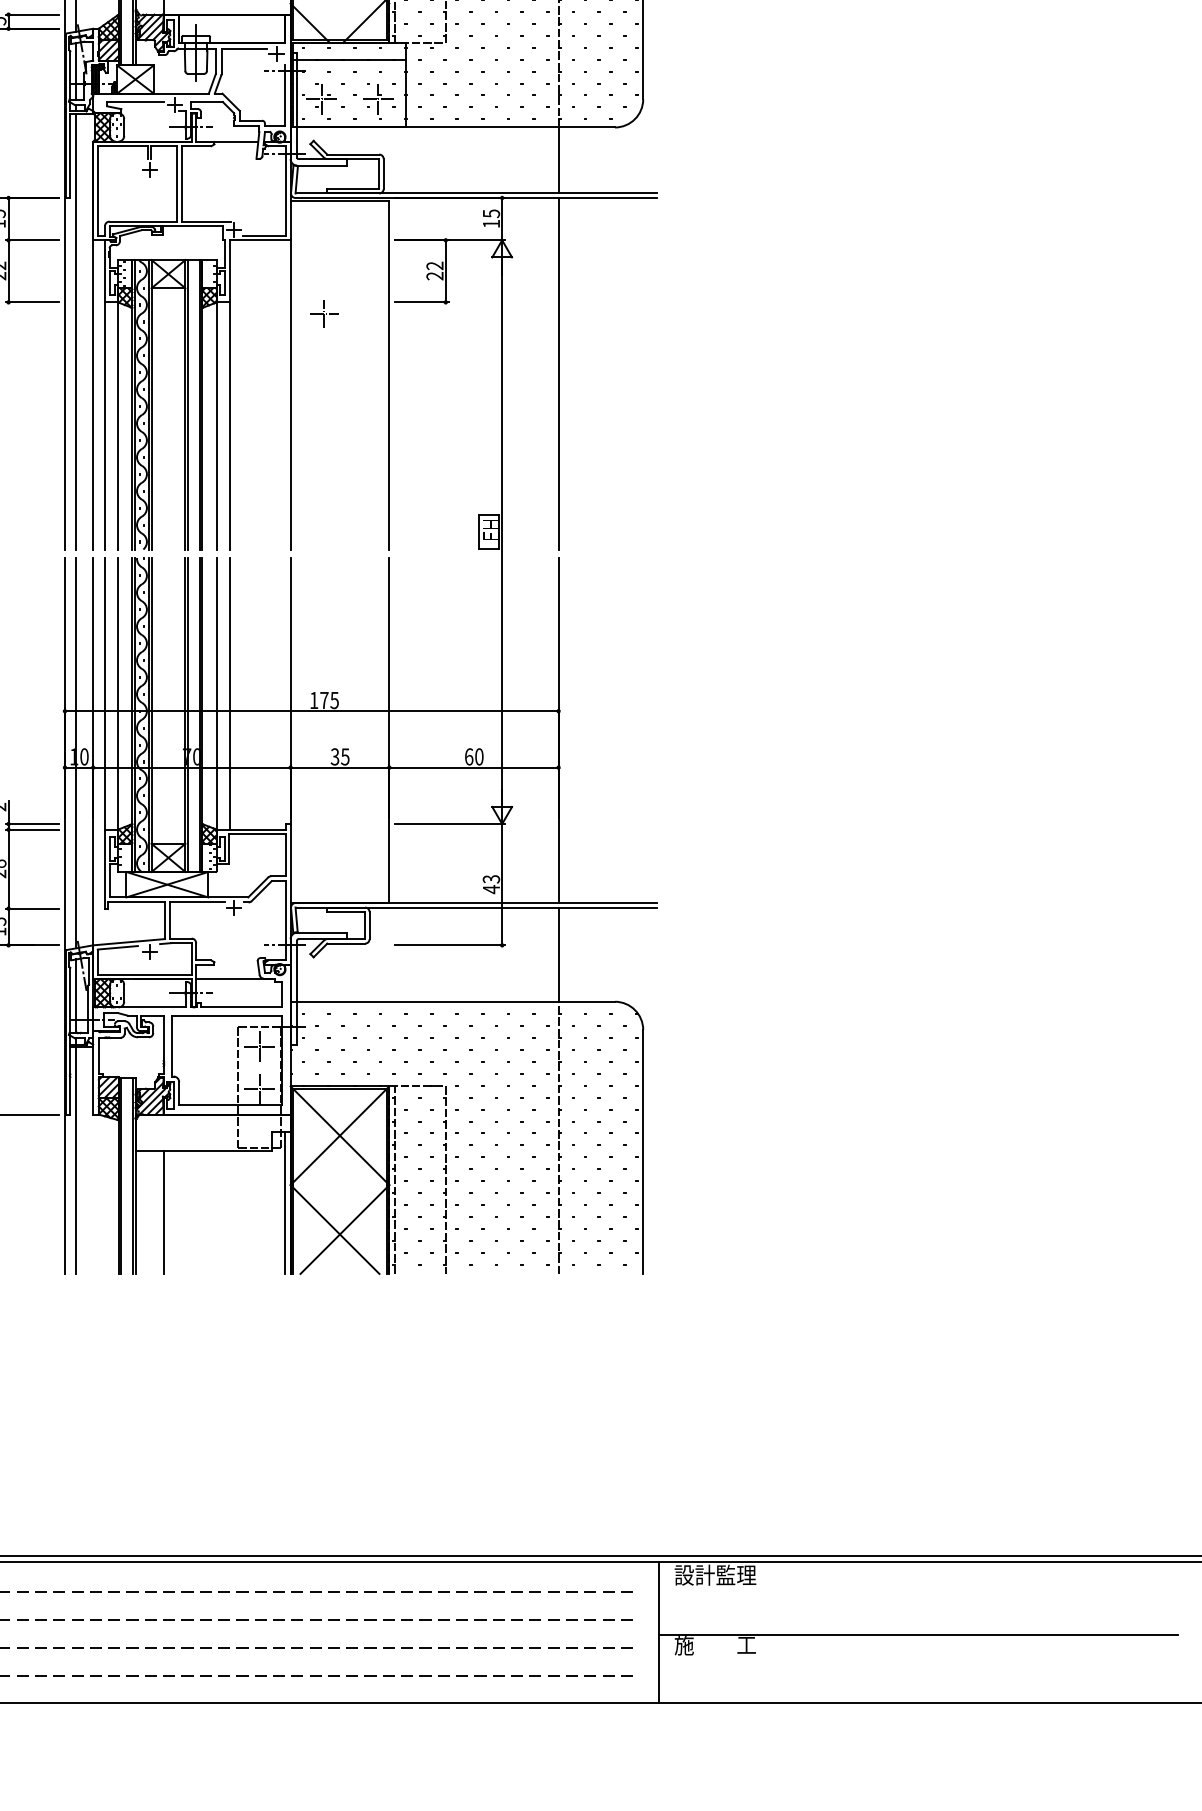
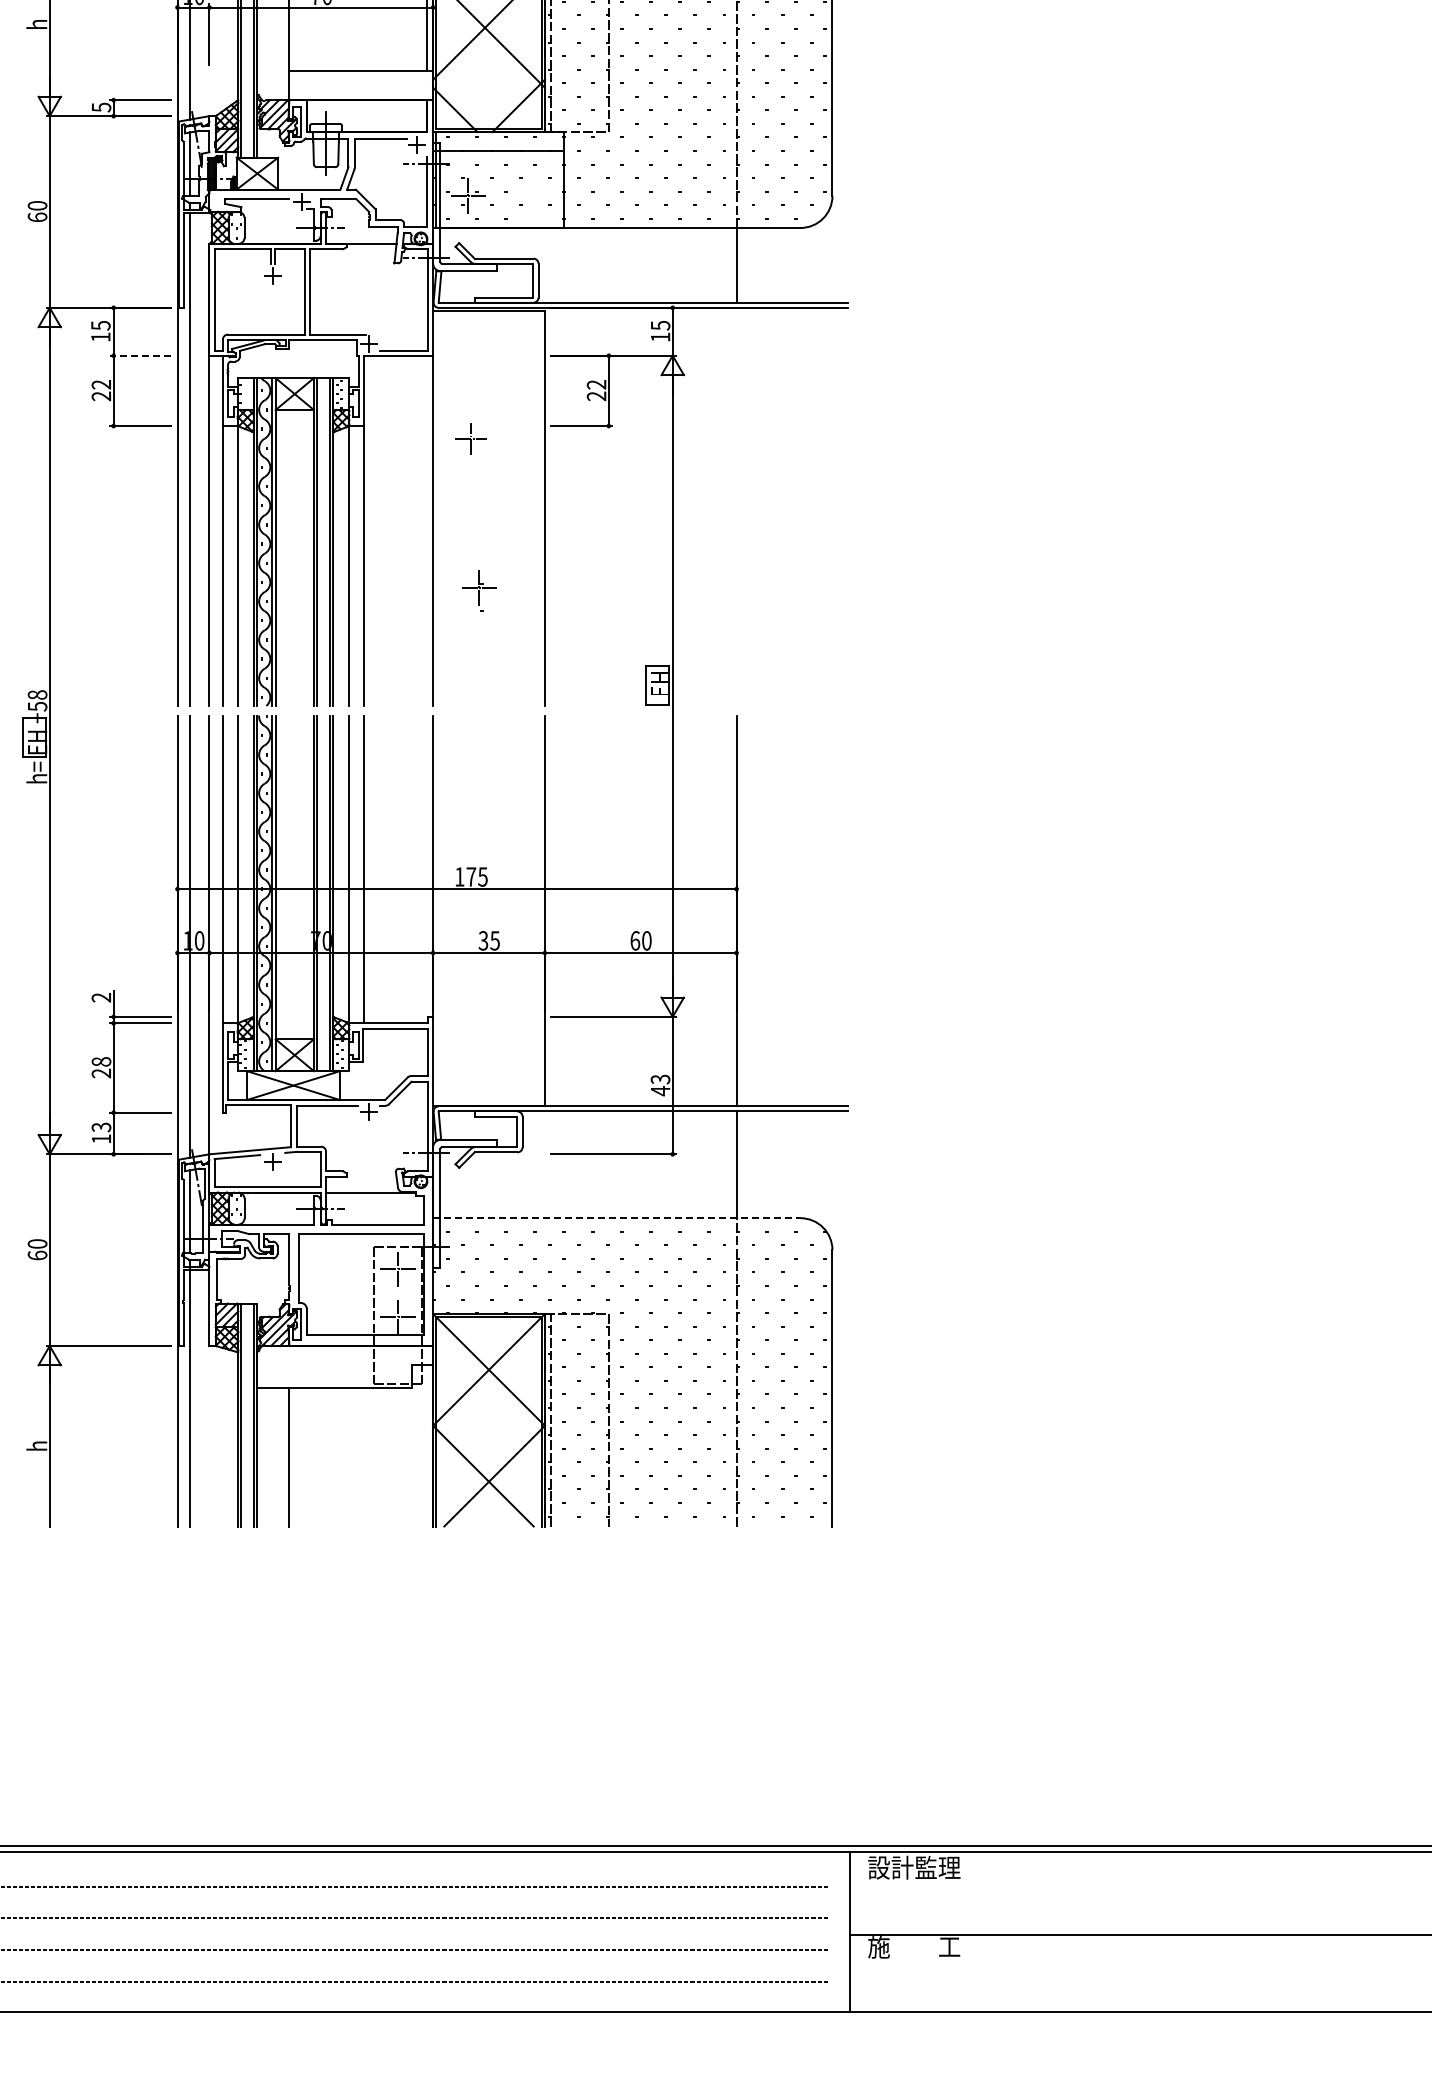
part: (378, 101) -> (479, 590), moved
line: (32, 240) -> (140, 355), solid -> dashed
line: (558, 373) -> (736, 506), removed
line: (452, 1002) -> (616, 1218), solid -> dashed
line: (284, 1202) -> (426, 1445), removed

